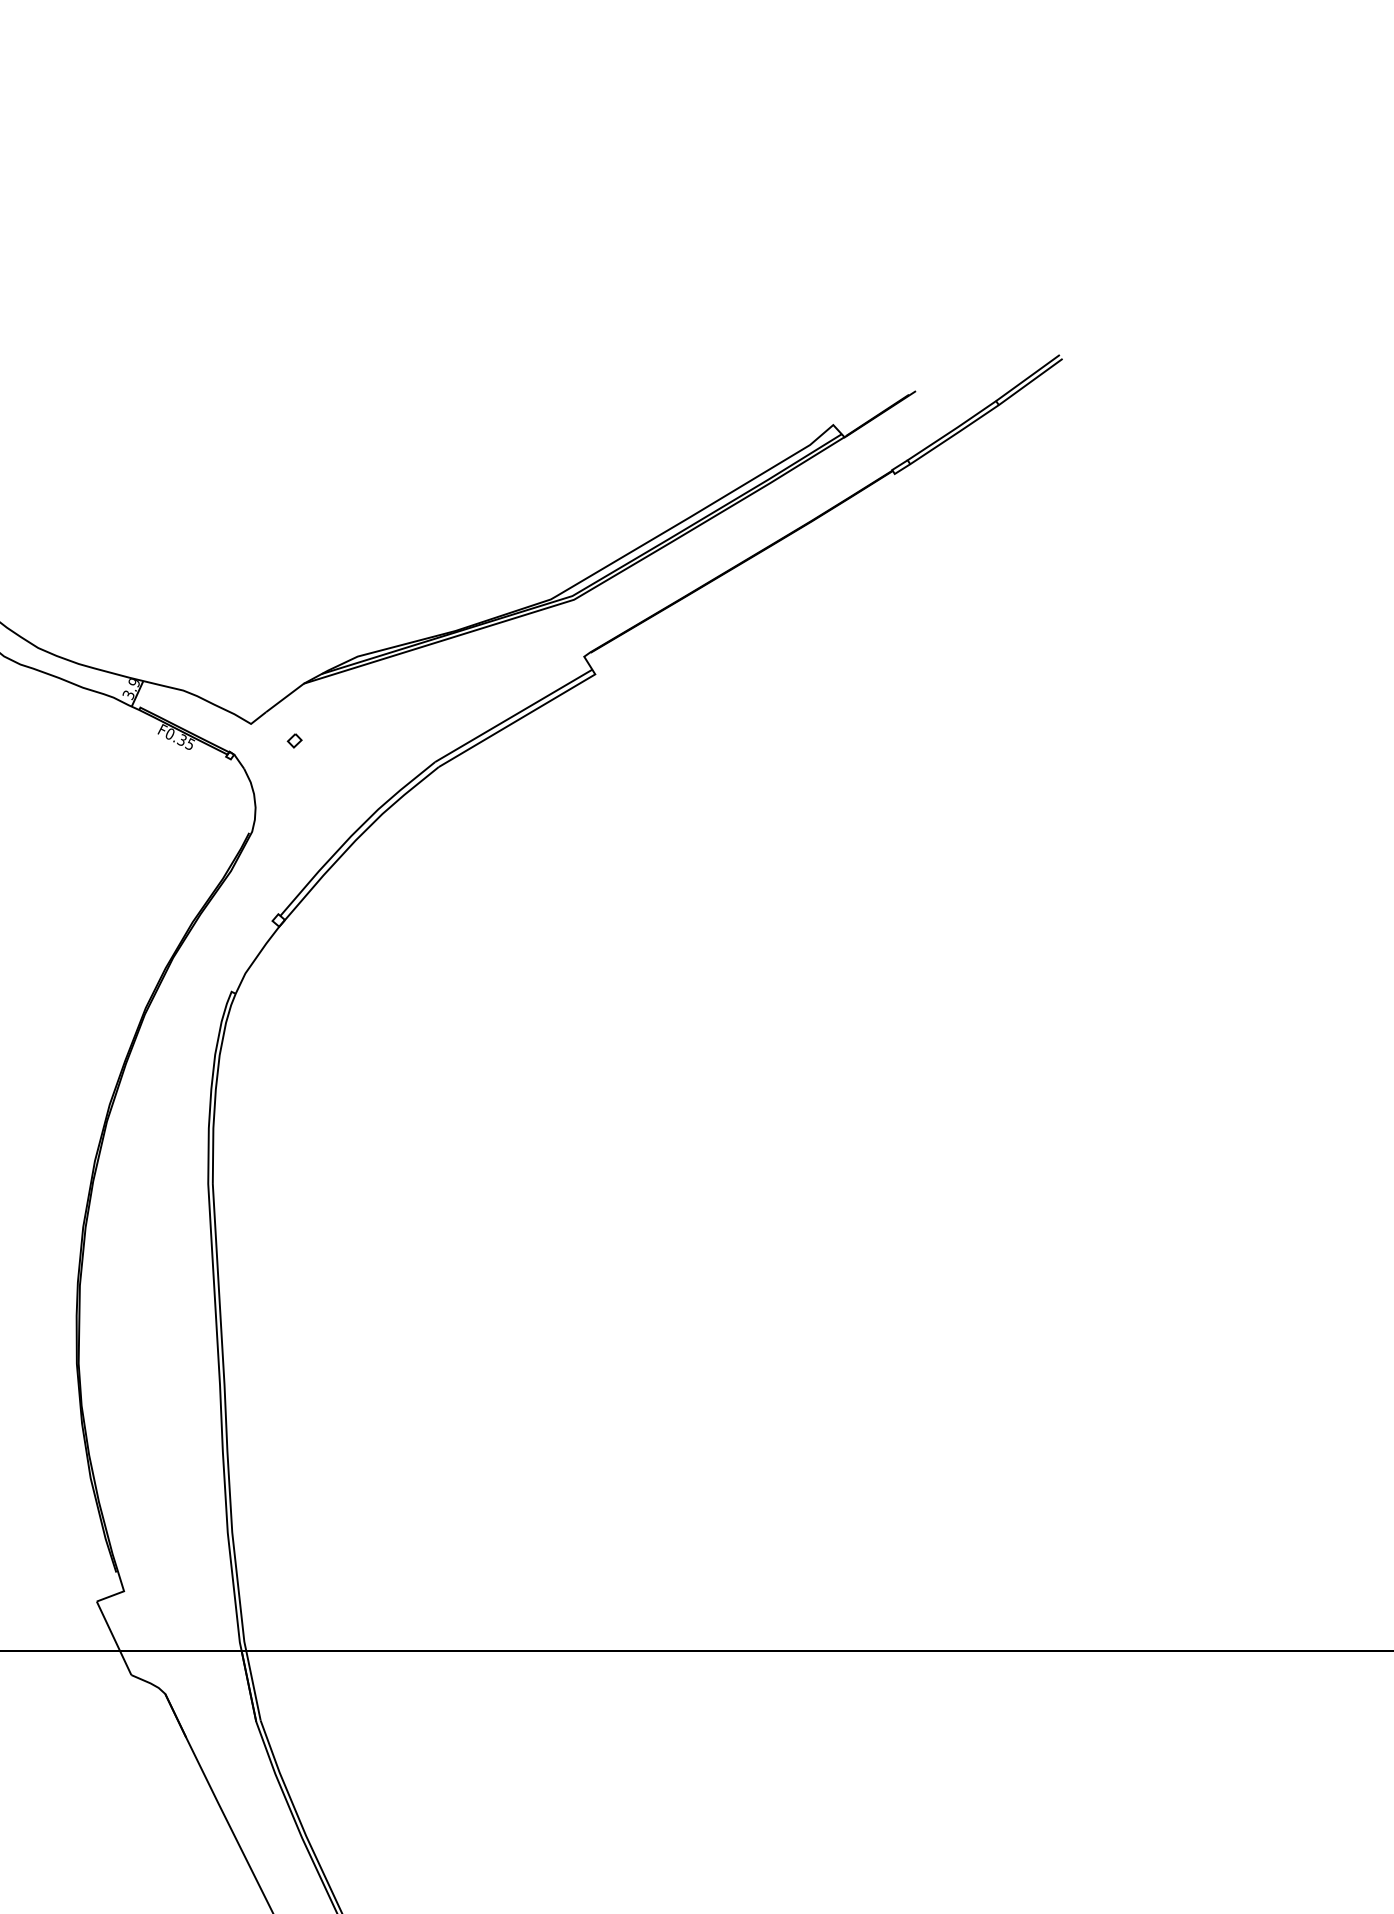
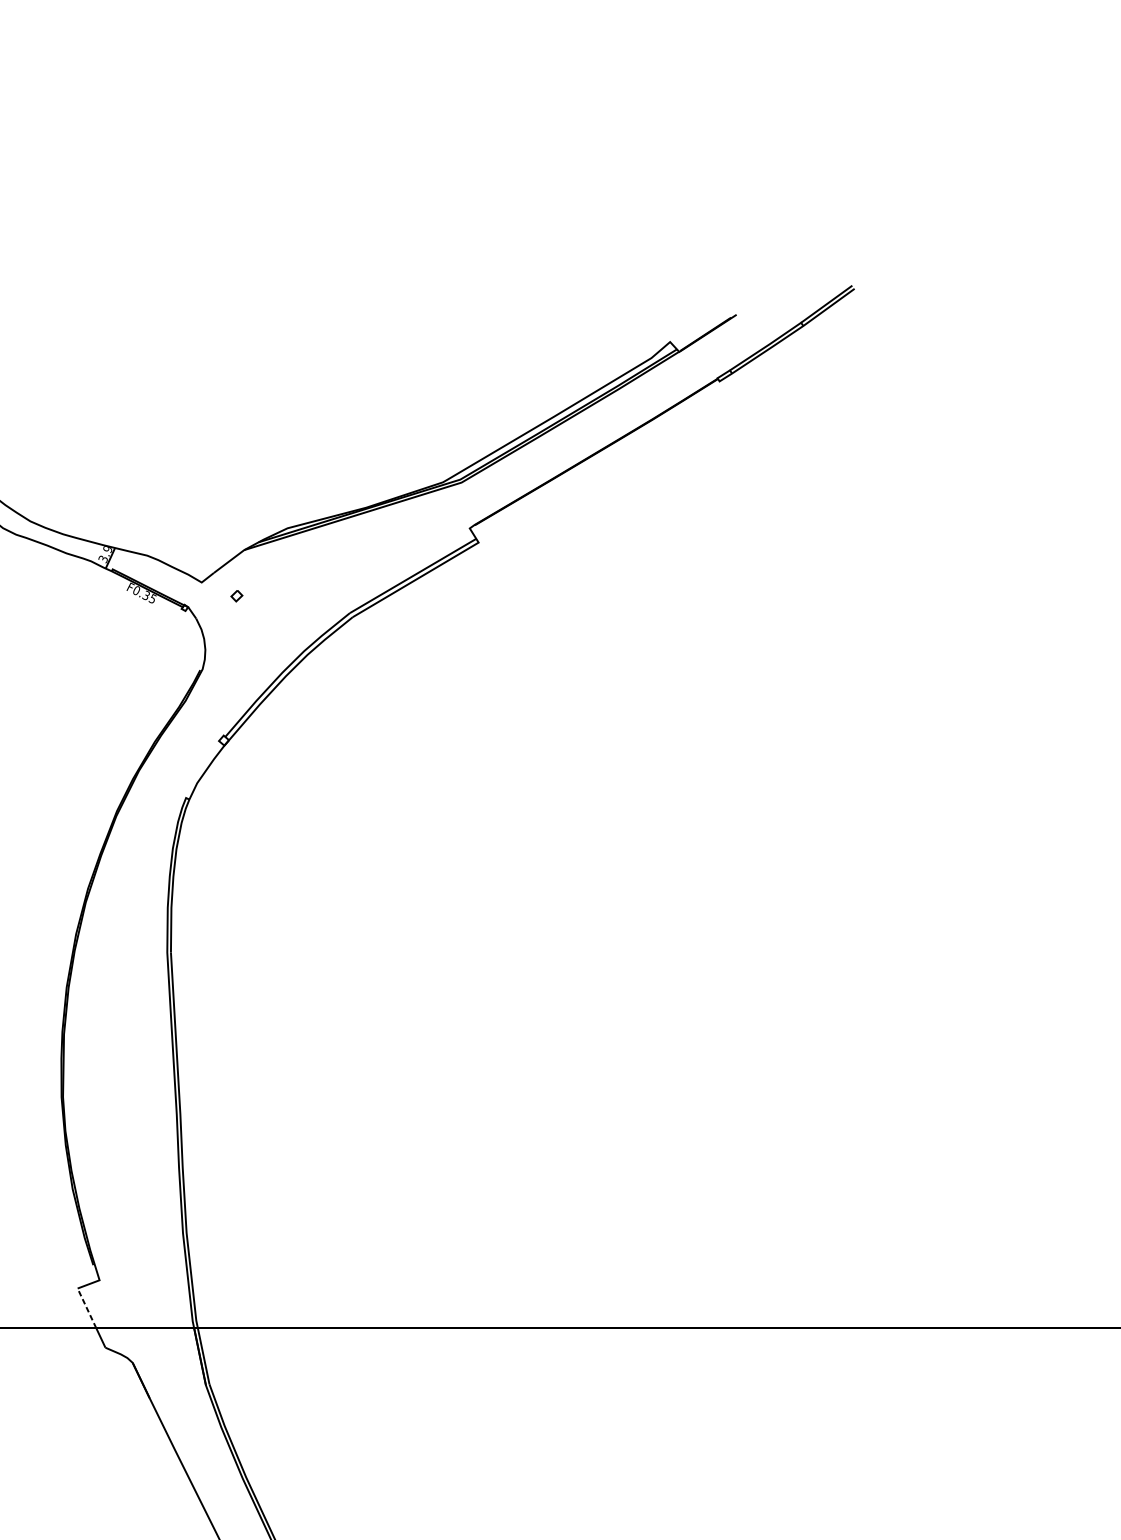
line: (108, 1625) -> (87, 1307), solid -> dashed

